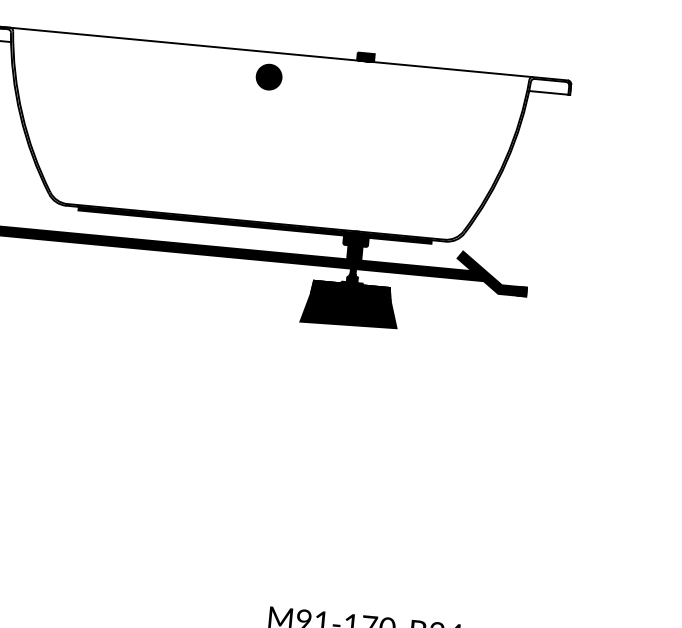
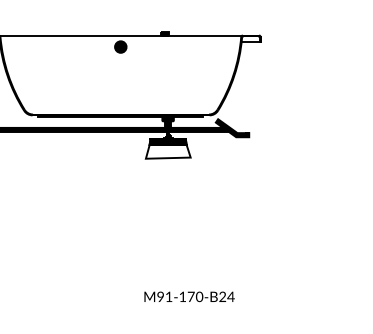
fill: (348, 310) -> (167, 151), removed

